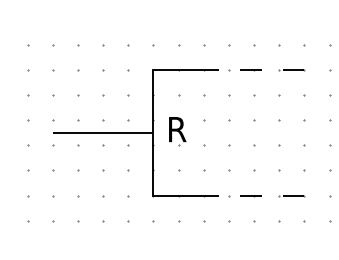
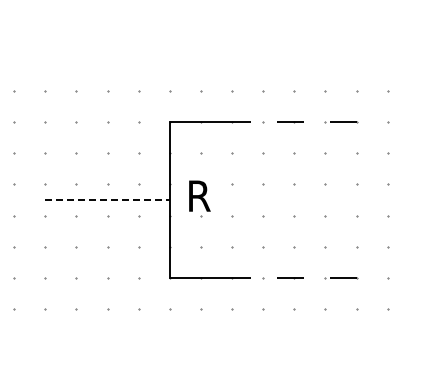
line: (103, 133) -> (108, 200), solid -> dashed

